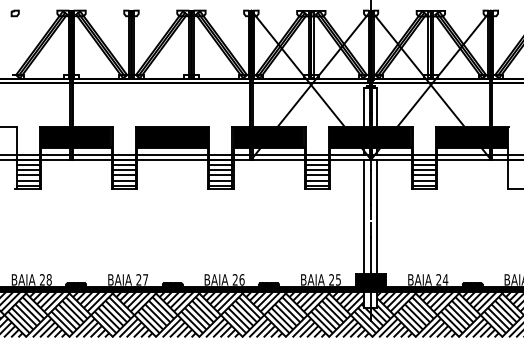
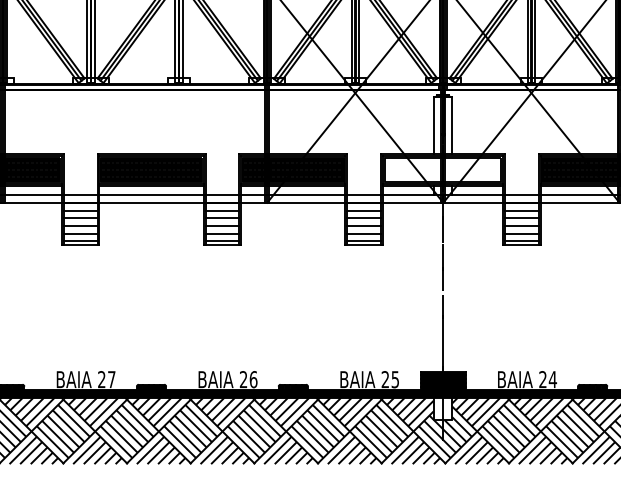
hatch: (370, 137) -> (442, 170), removed
line: (364, 216) -> (433, 286), removed
line: (377, 216) -> (452, 286), removed

